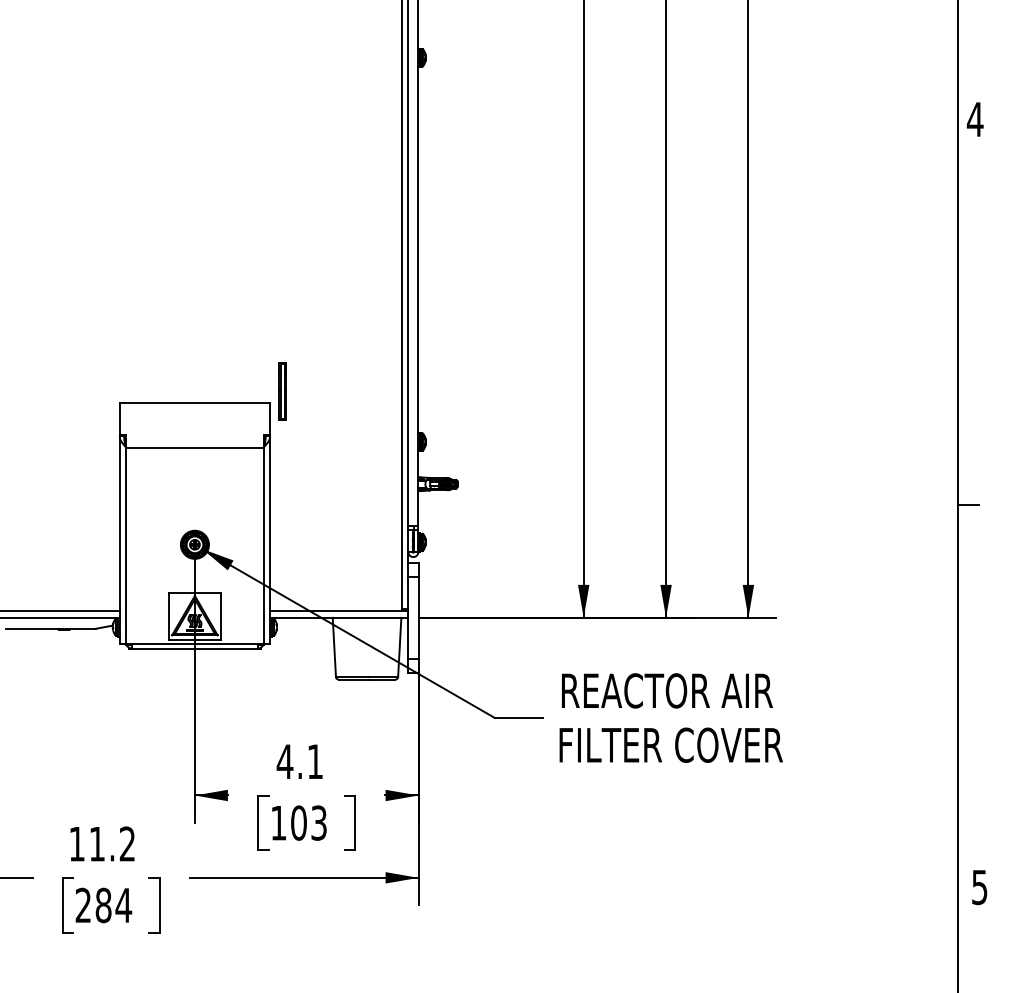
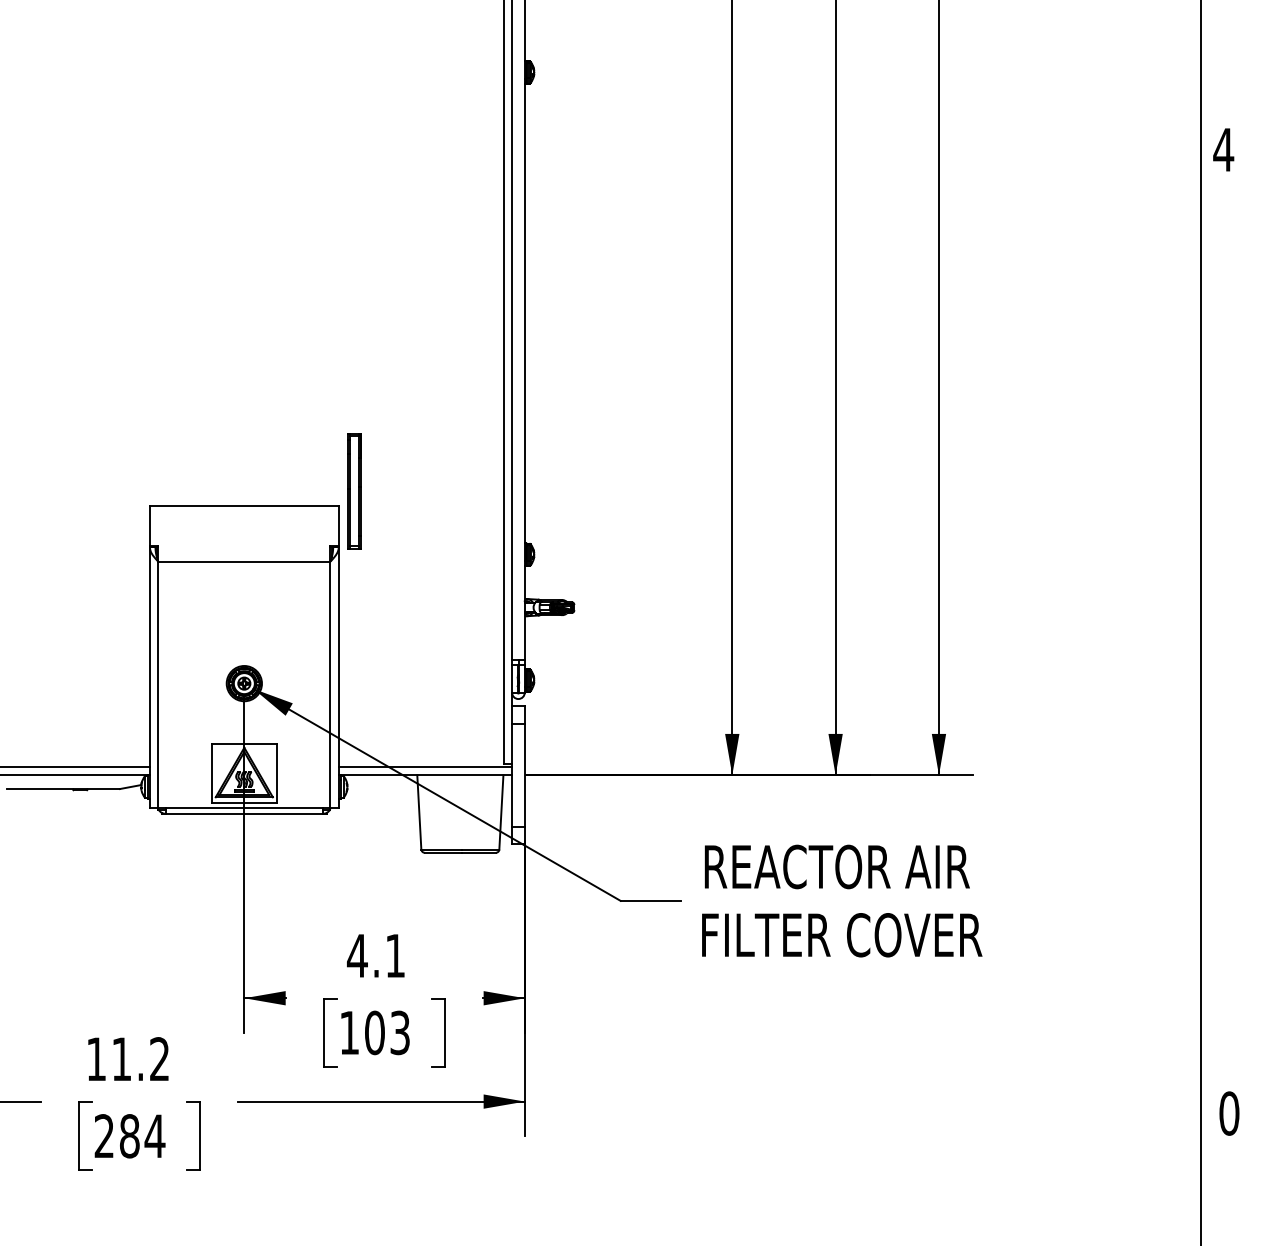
part: (282, 391) -> (354, 491), size x1.6
line: (967, 504) -> (1214, 633), removed
text: (979, 887) -> (1229, 1113), 5 -> 0

